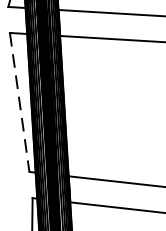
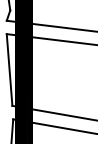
line: (19, 103) -> (9, 70), dashed -> solid

